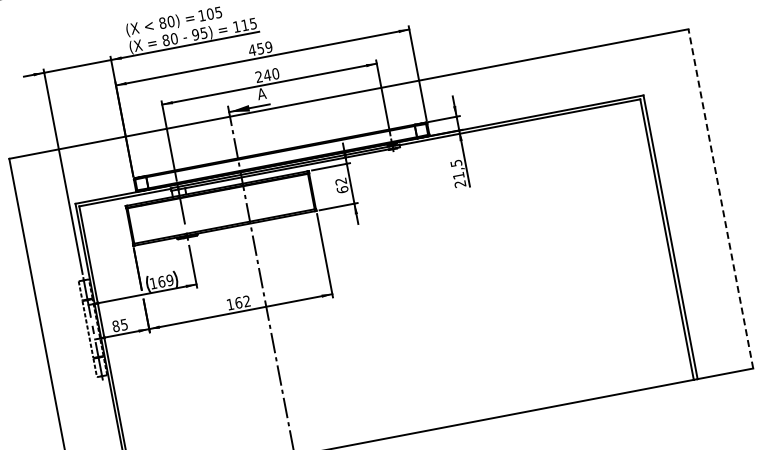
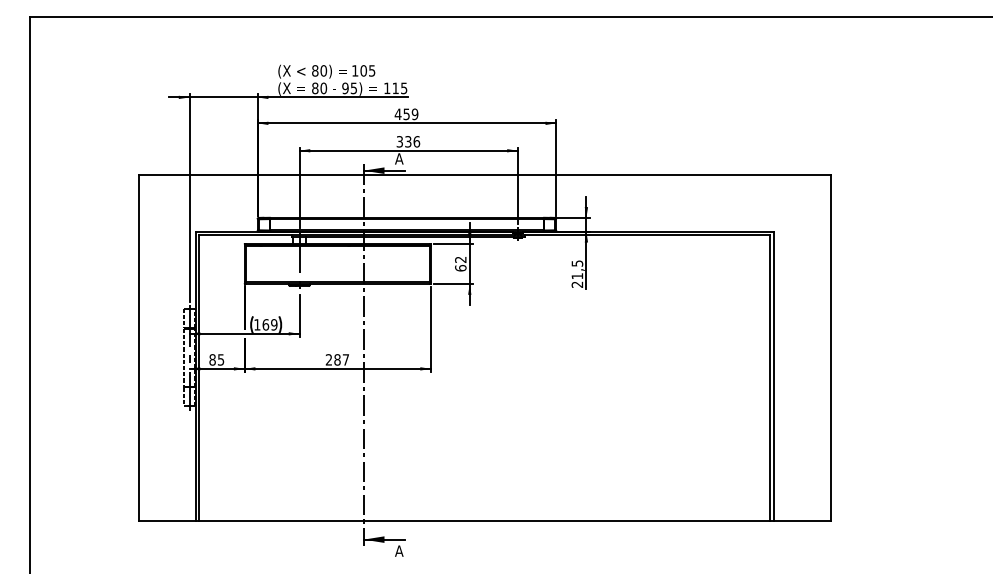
text: (267, 75) -> (408, 141), 240 -> 336
line: (720, 199) -> (830, 348), dashed -> solid
text: (237, 302) -> (336, 359), 162 -> 287

